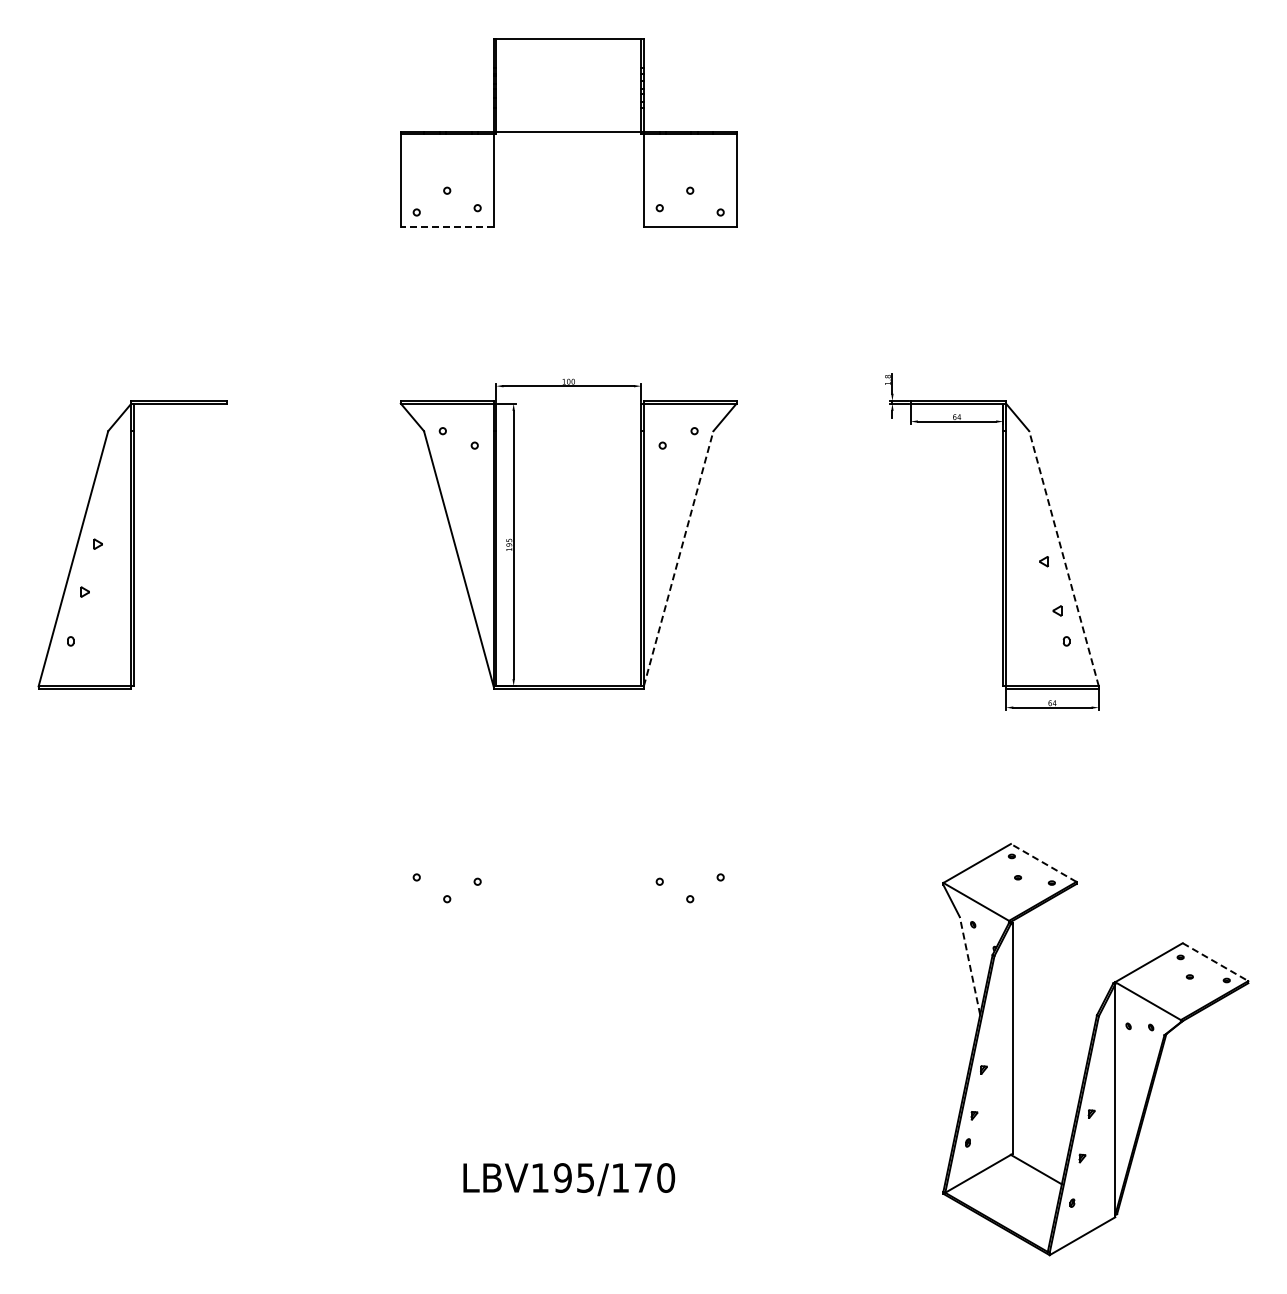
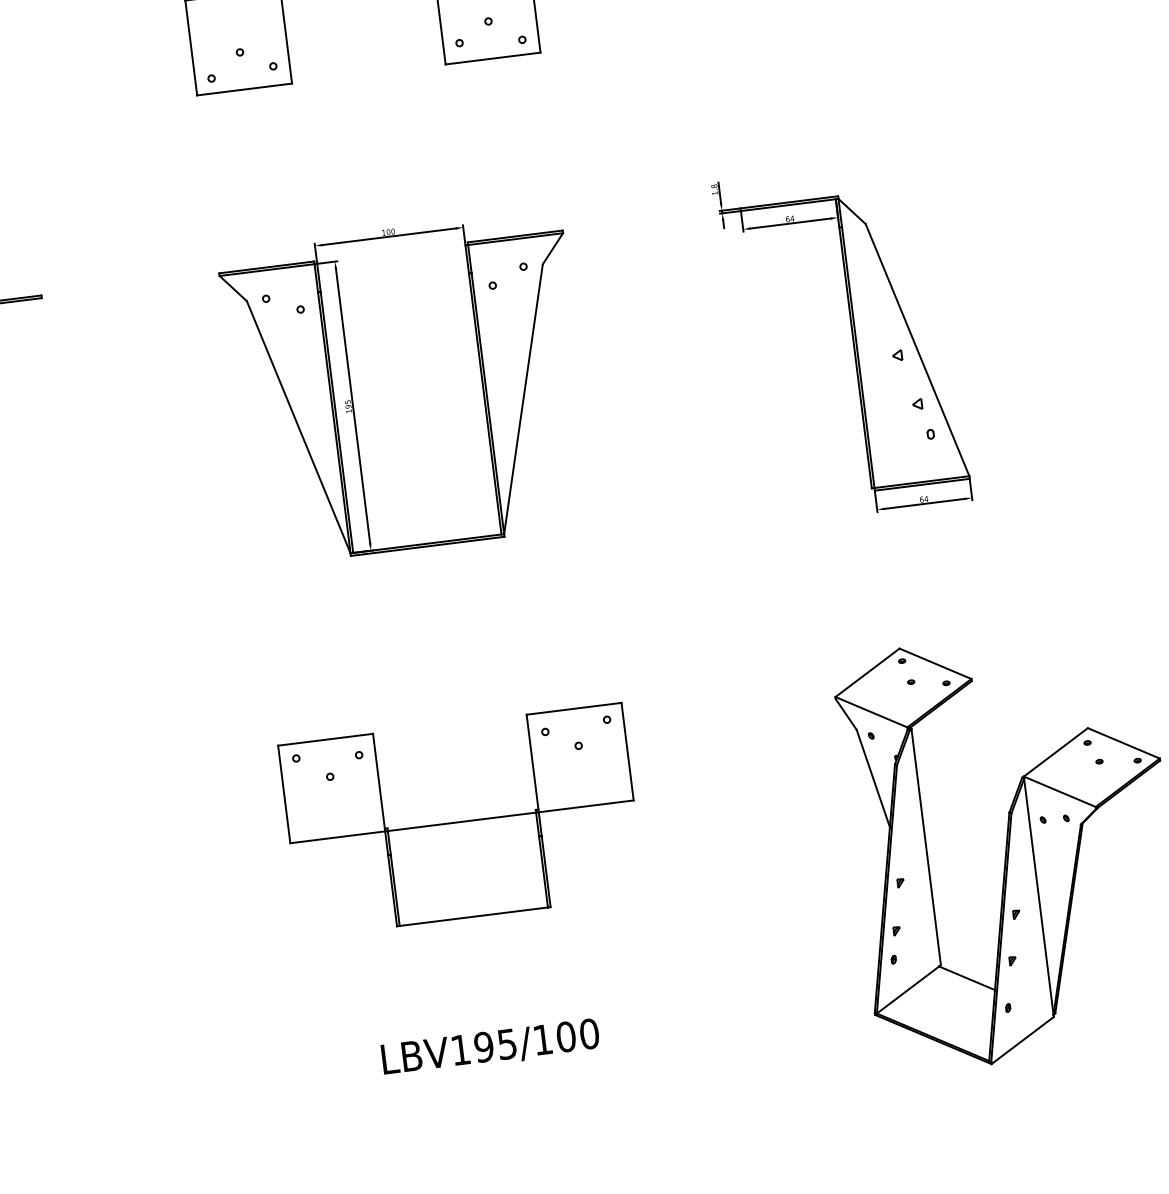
line: (446, 227) -> (243, 90), dashed -> solid
line: (678, 558) -> (523, 399), dashed -> solid
line: (1063, 558) -> (916, 349), dashed -> solid
line: (1043, 862) -> (935, 663), dashed -> solid
part: (568, 956) -> (461, 819), added
line: (1215, 962) -> (1123, 743), dashed -> solid
line: (970, 965) -> (873, 777), dashed -> solid
text: (643, 1177) -> (566, 1036), LBV195/170 -> LBV195/100

